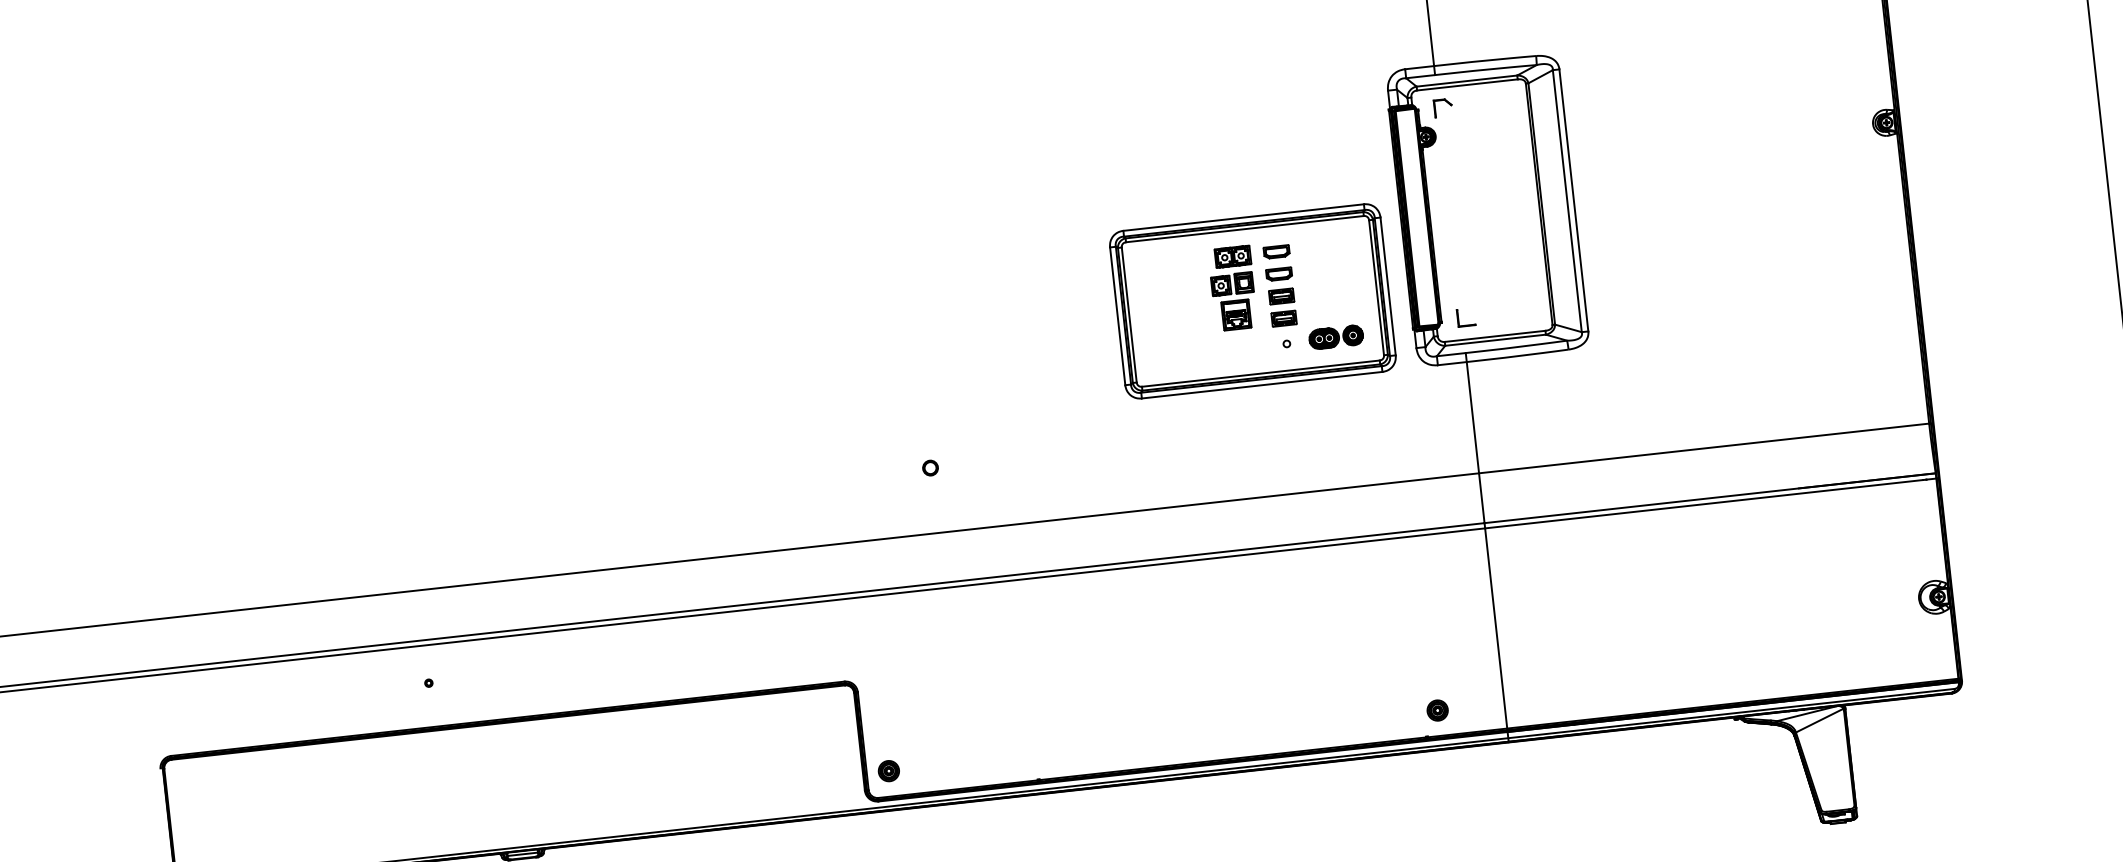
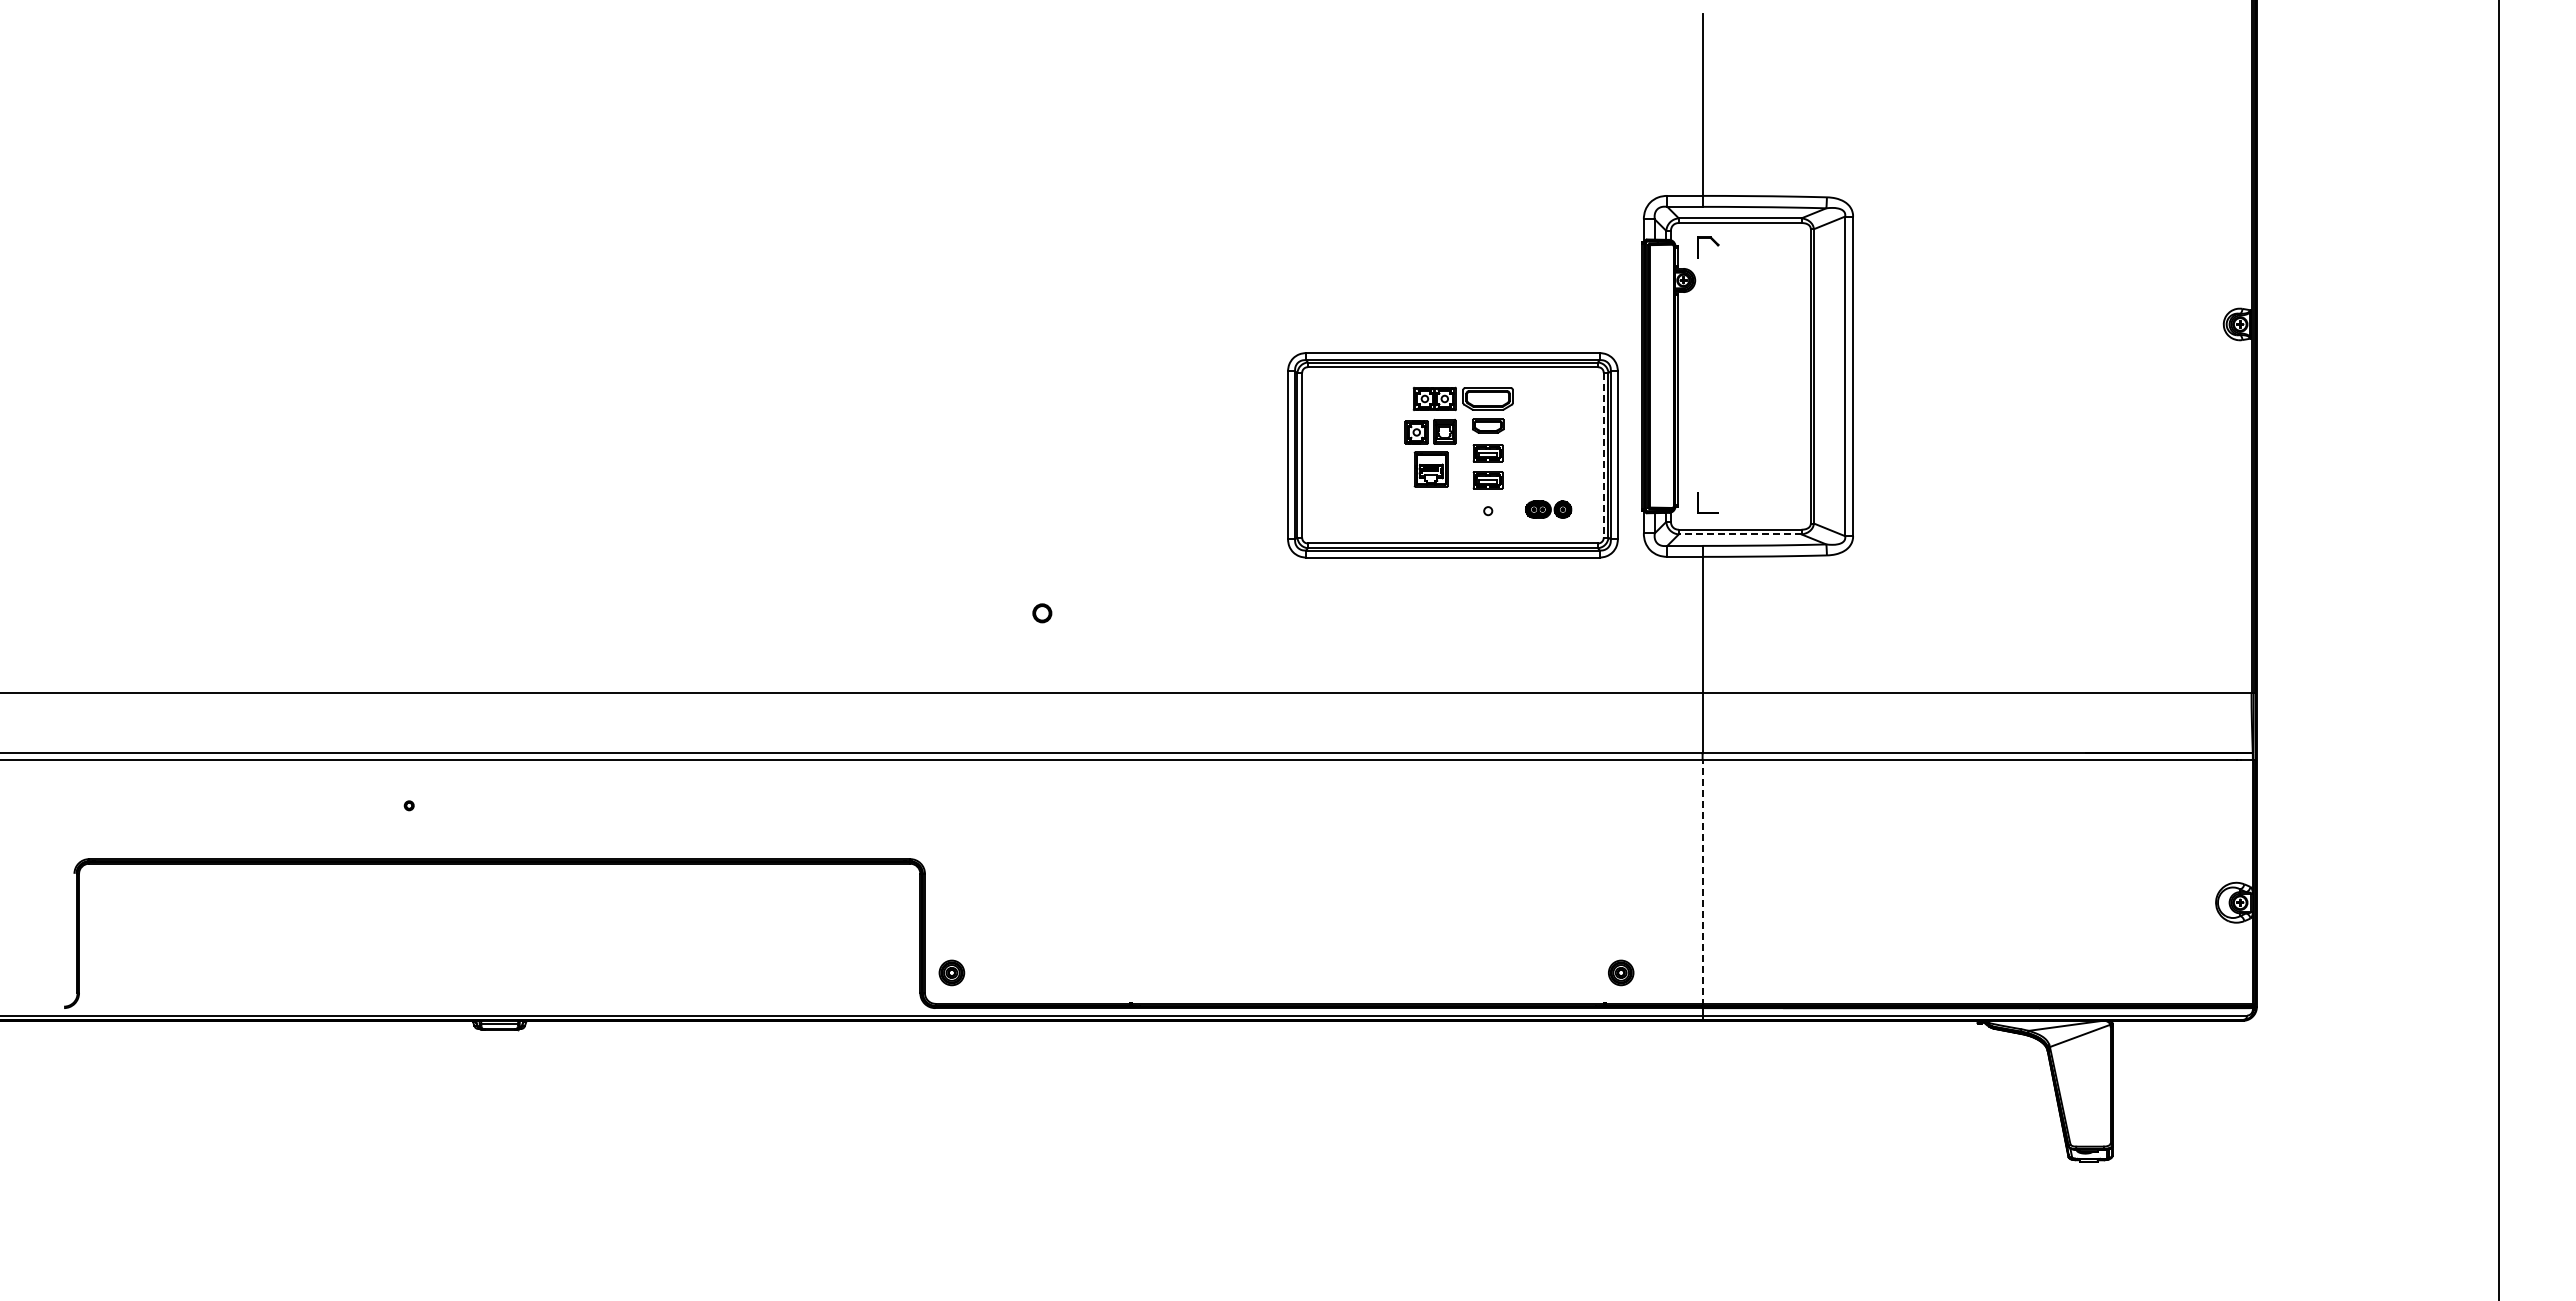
part: (1276, 251) -> (1488, 398), size x1.6
line: (1376, 287) -> (1603, 455), solid -> dashed
part: (1336, 337) -> (1548, 509), size x0.7
line: (1495, 340) -> (1739, 534), solid -> dashed
line: (1496, 629) -> (1702, 882), solid -> dashed

